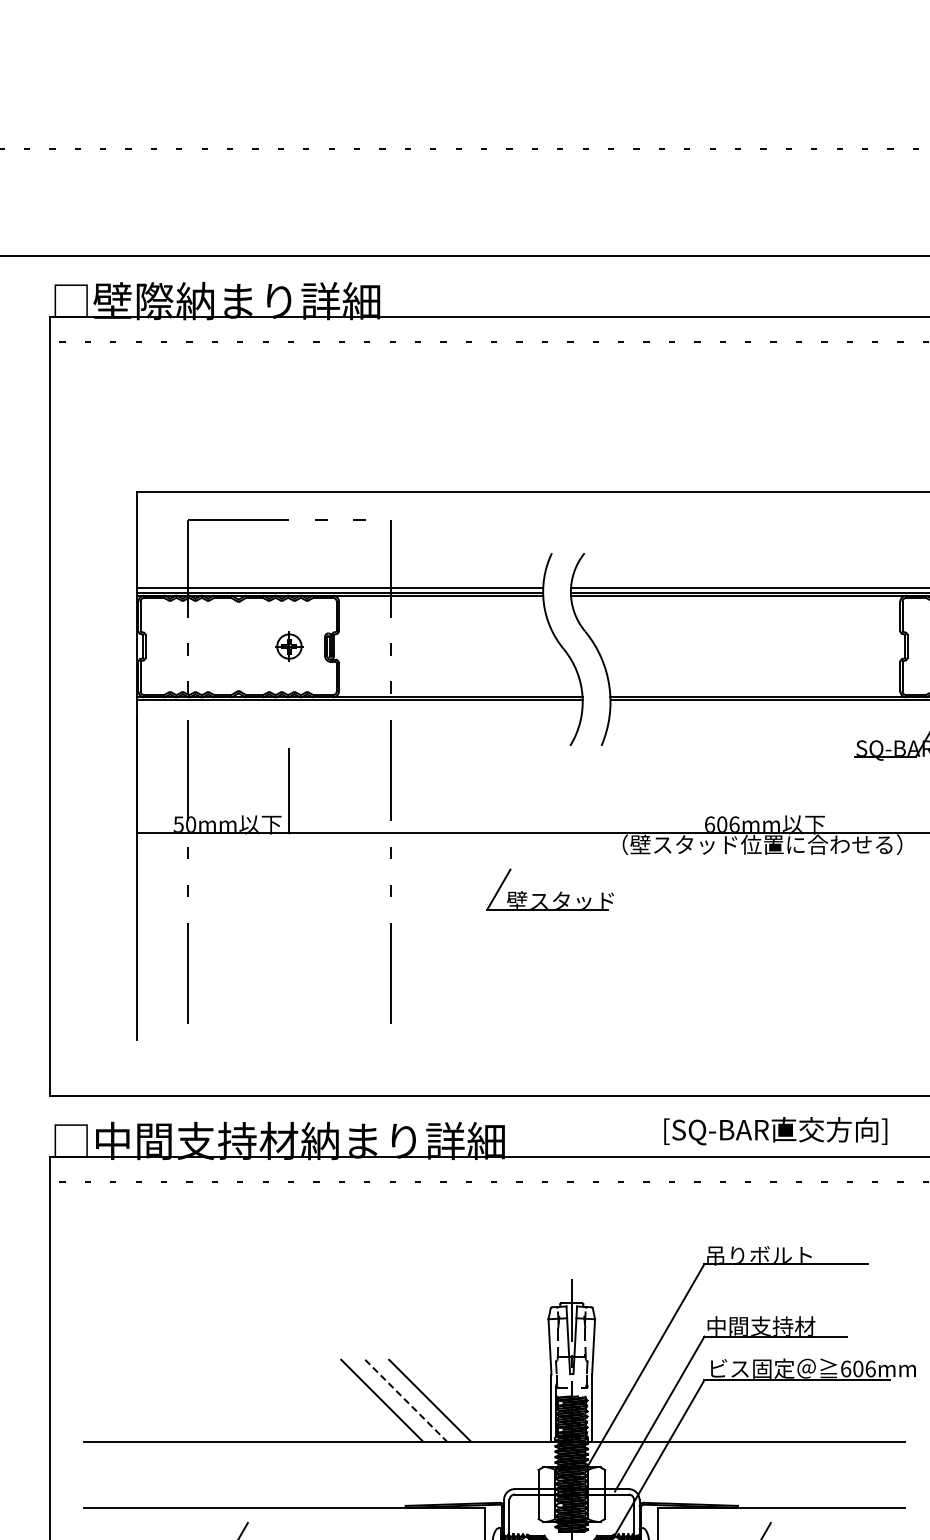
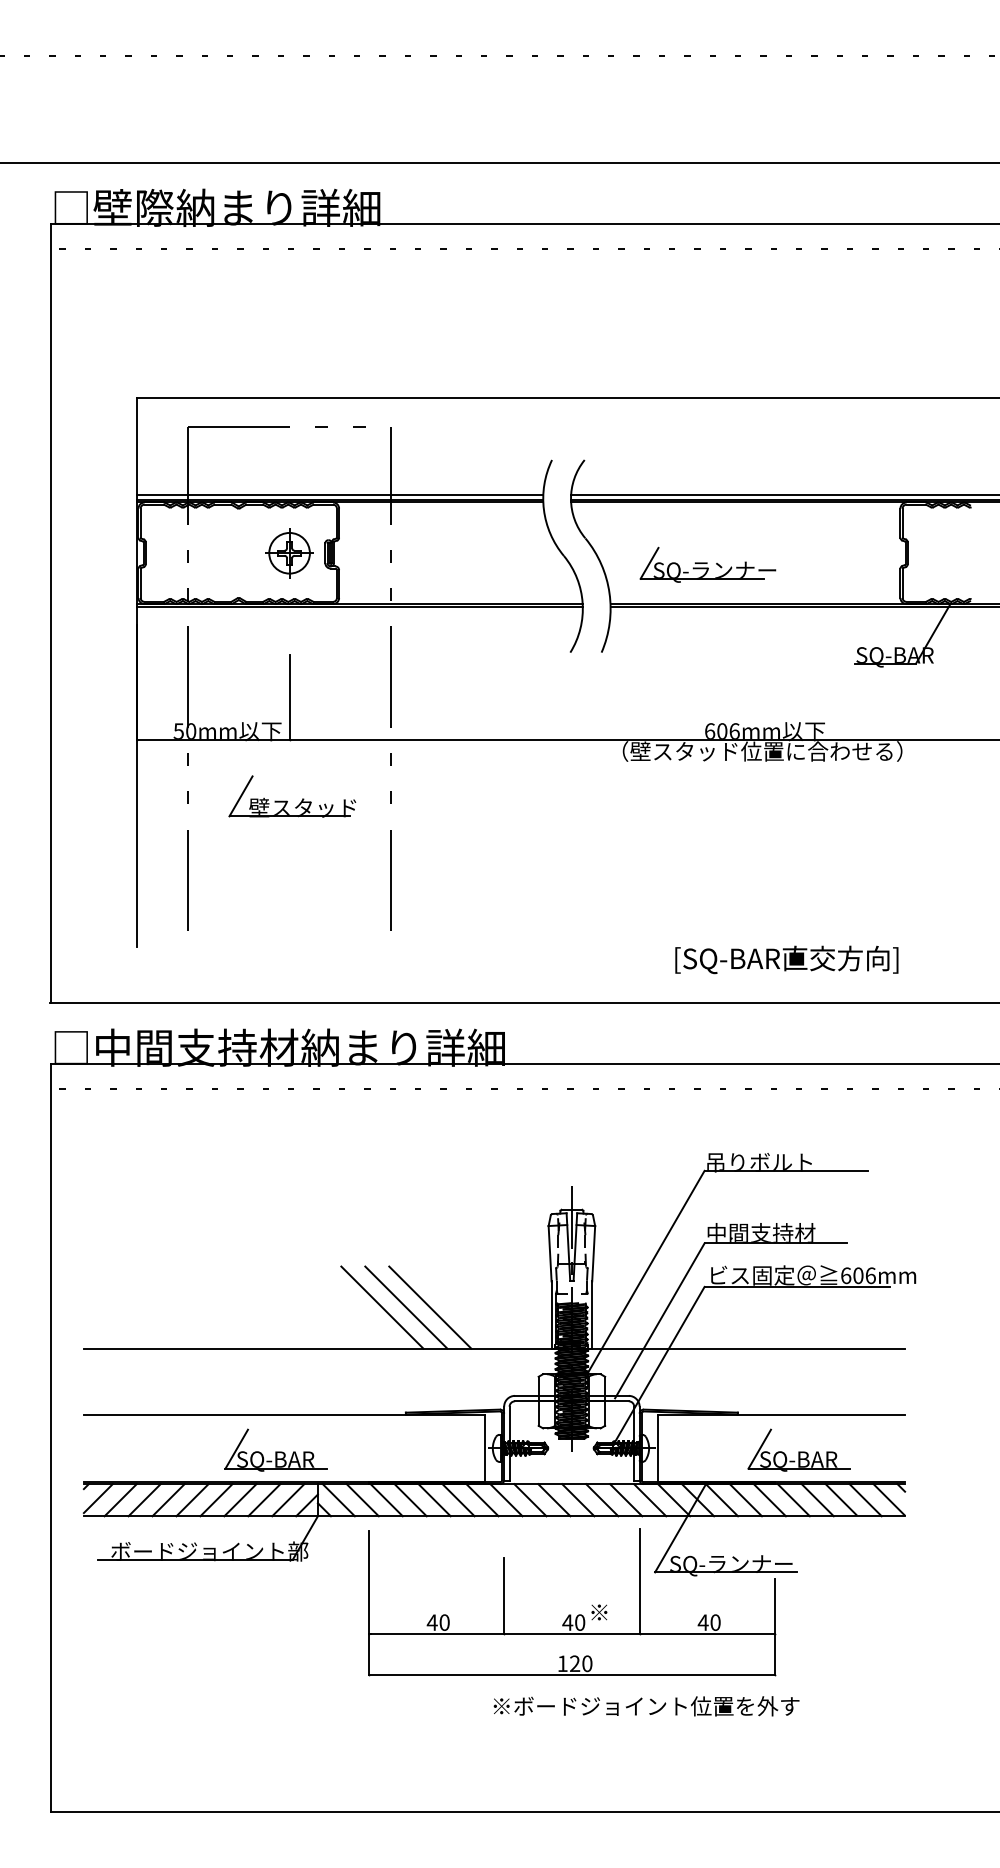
part: (289, 646) -> (289, 553), size x1.67
part: (707, 657) -> (707, 564), added
part: (545, 893) -> (287, 800), moved
text: (775, 1130) -> (786, 959), moved
line: (406, 1400) -> (406, 1307), dashed -> solid

